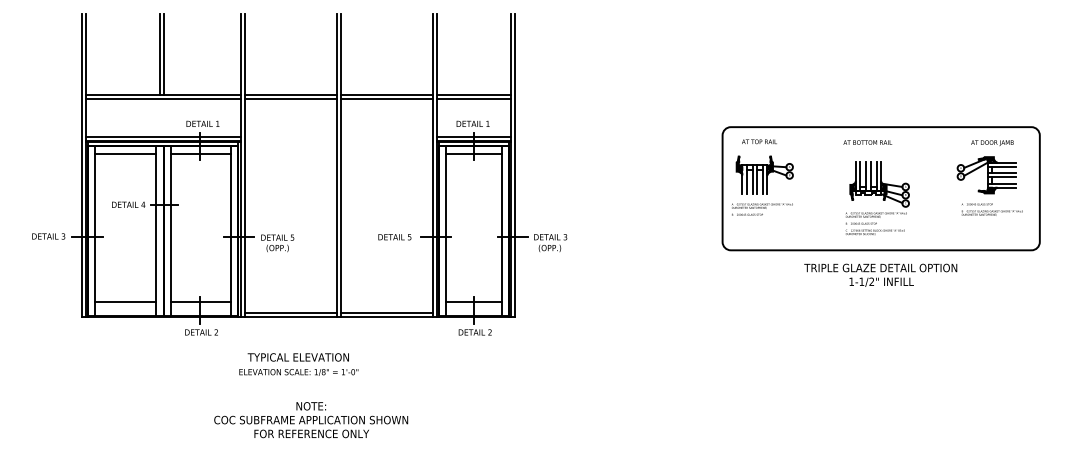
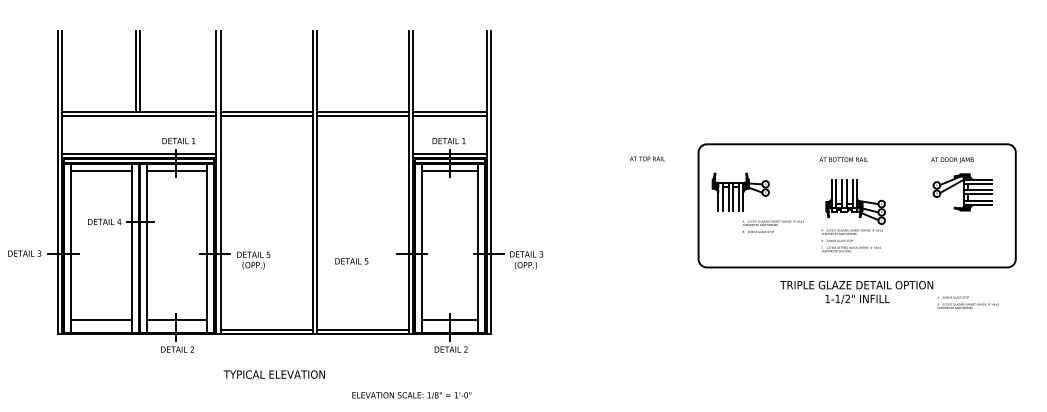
text: (759, 141) -> (647, 158), moved
text: (992, 142) -> (952, 159), moved
text: (762, 209) -> (773, 226), moved
text: (991, 209) -> (967, 302), moved
text: (394, 237) -> (351, 261), moved
text: (298, 372) -> (411, 395), moved

